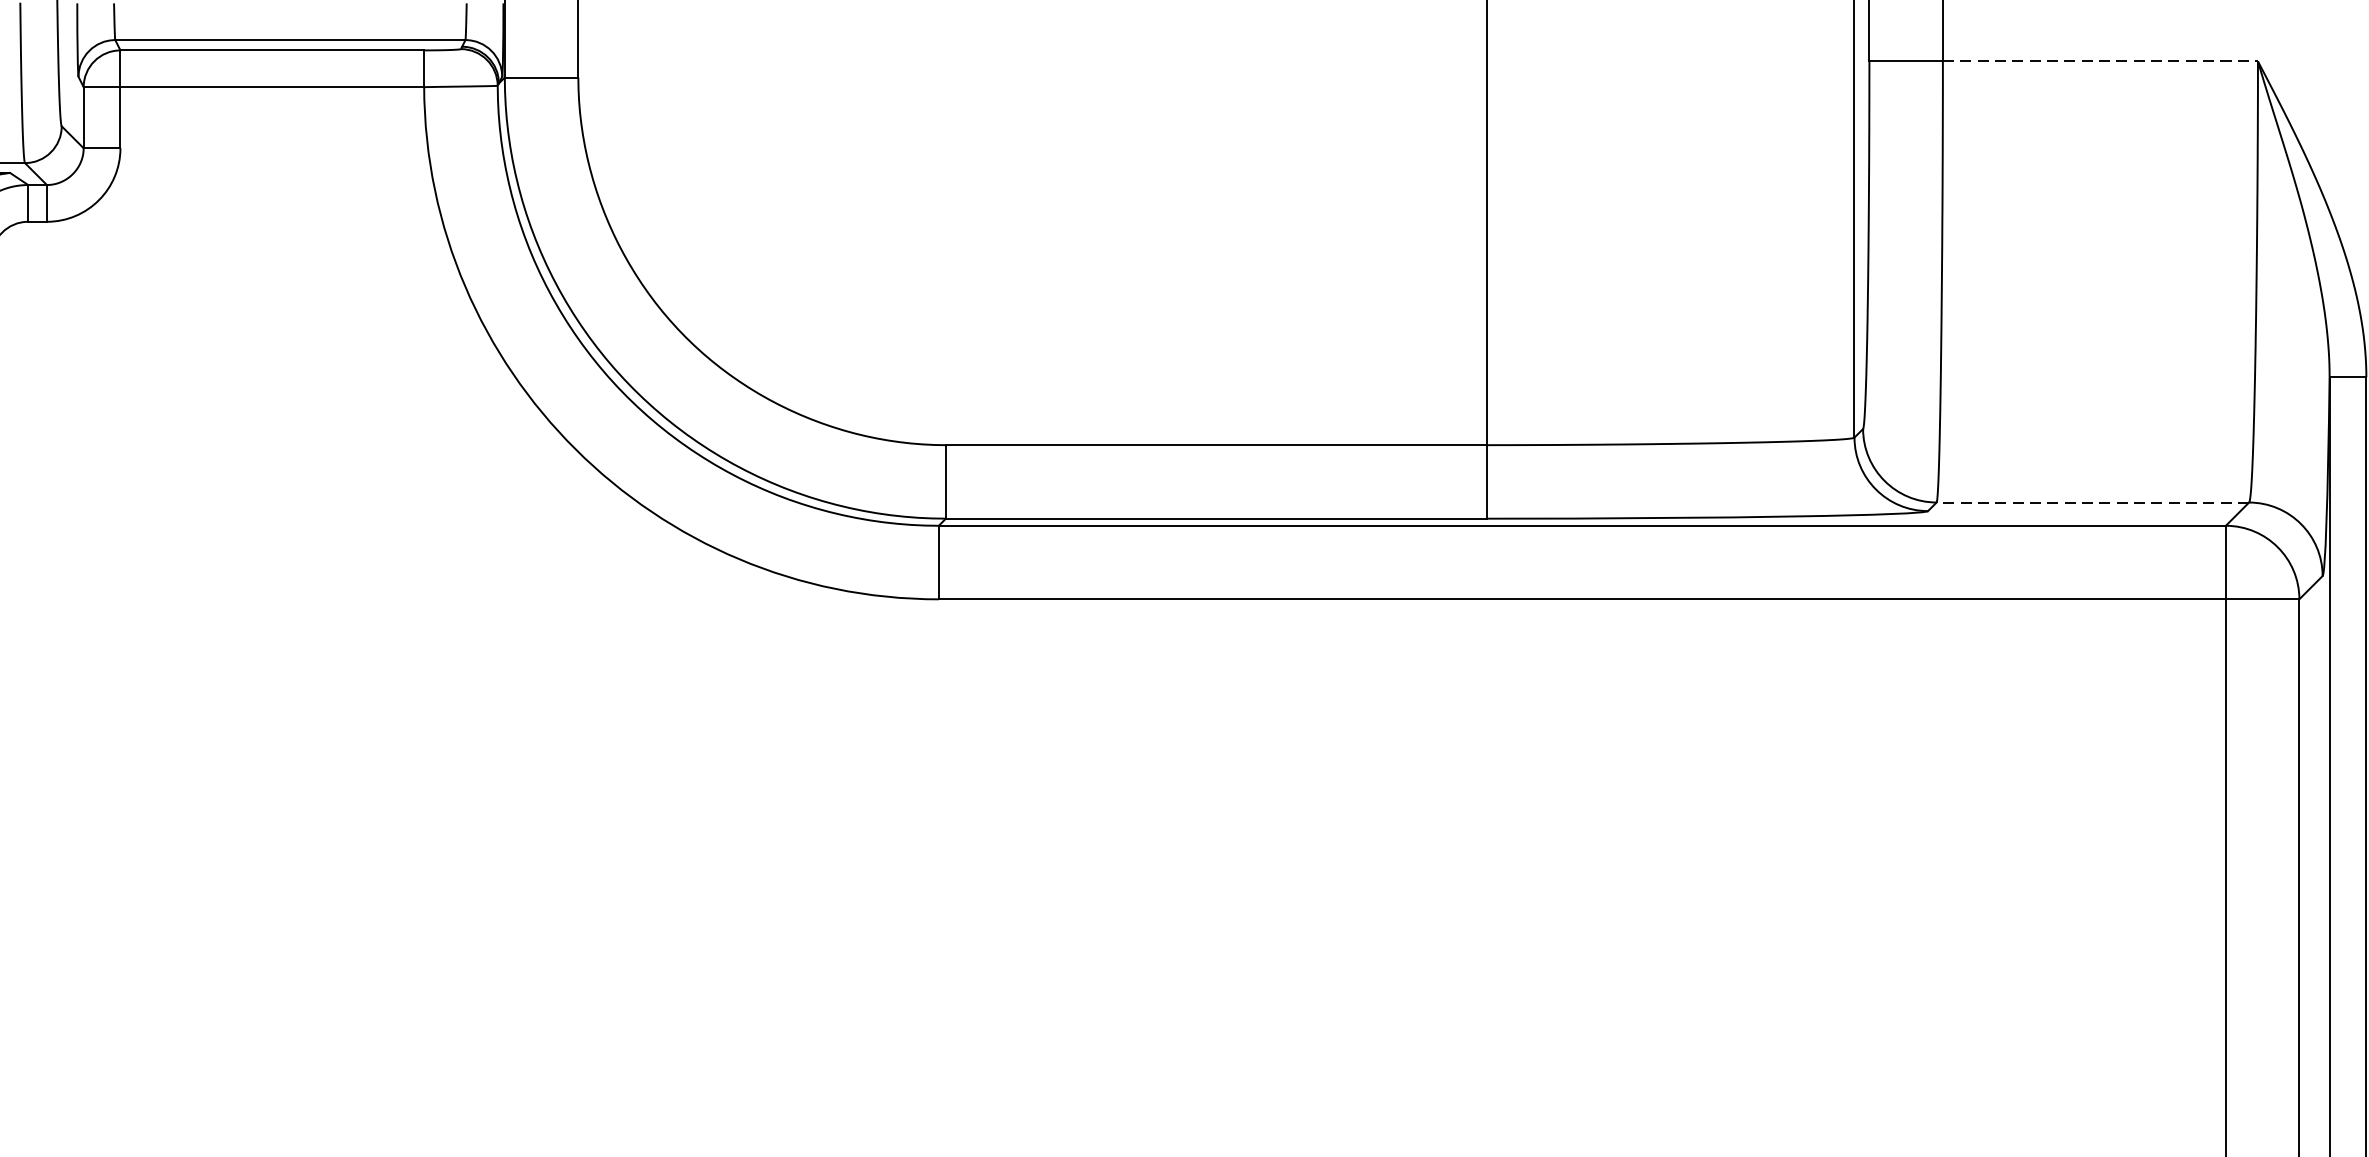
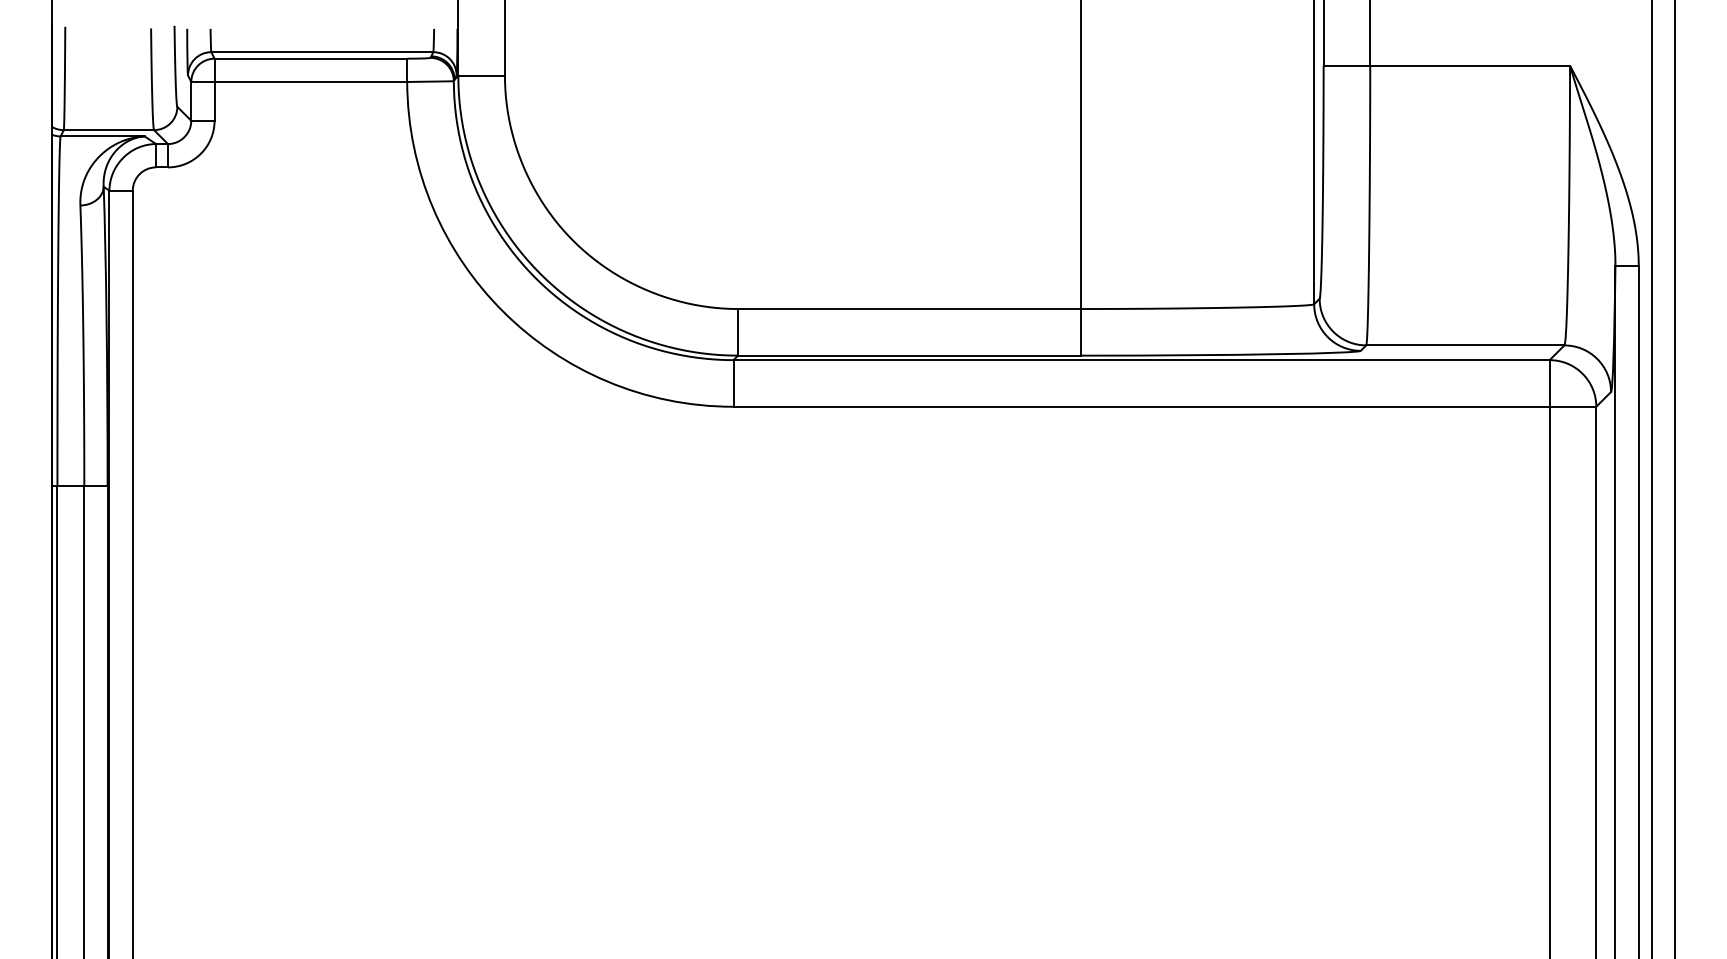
line: (2101, 61) -> (1470, 65), dashed -> solid
line: (2091, 502) -> (1464, 345), dashed -> solid

